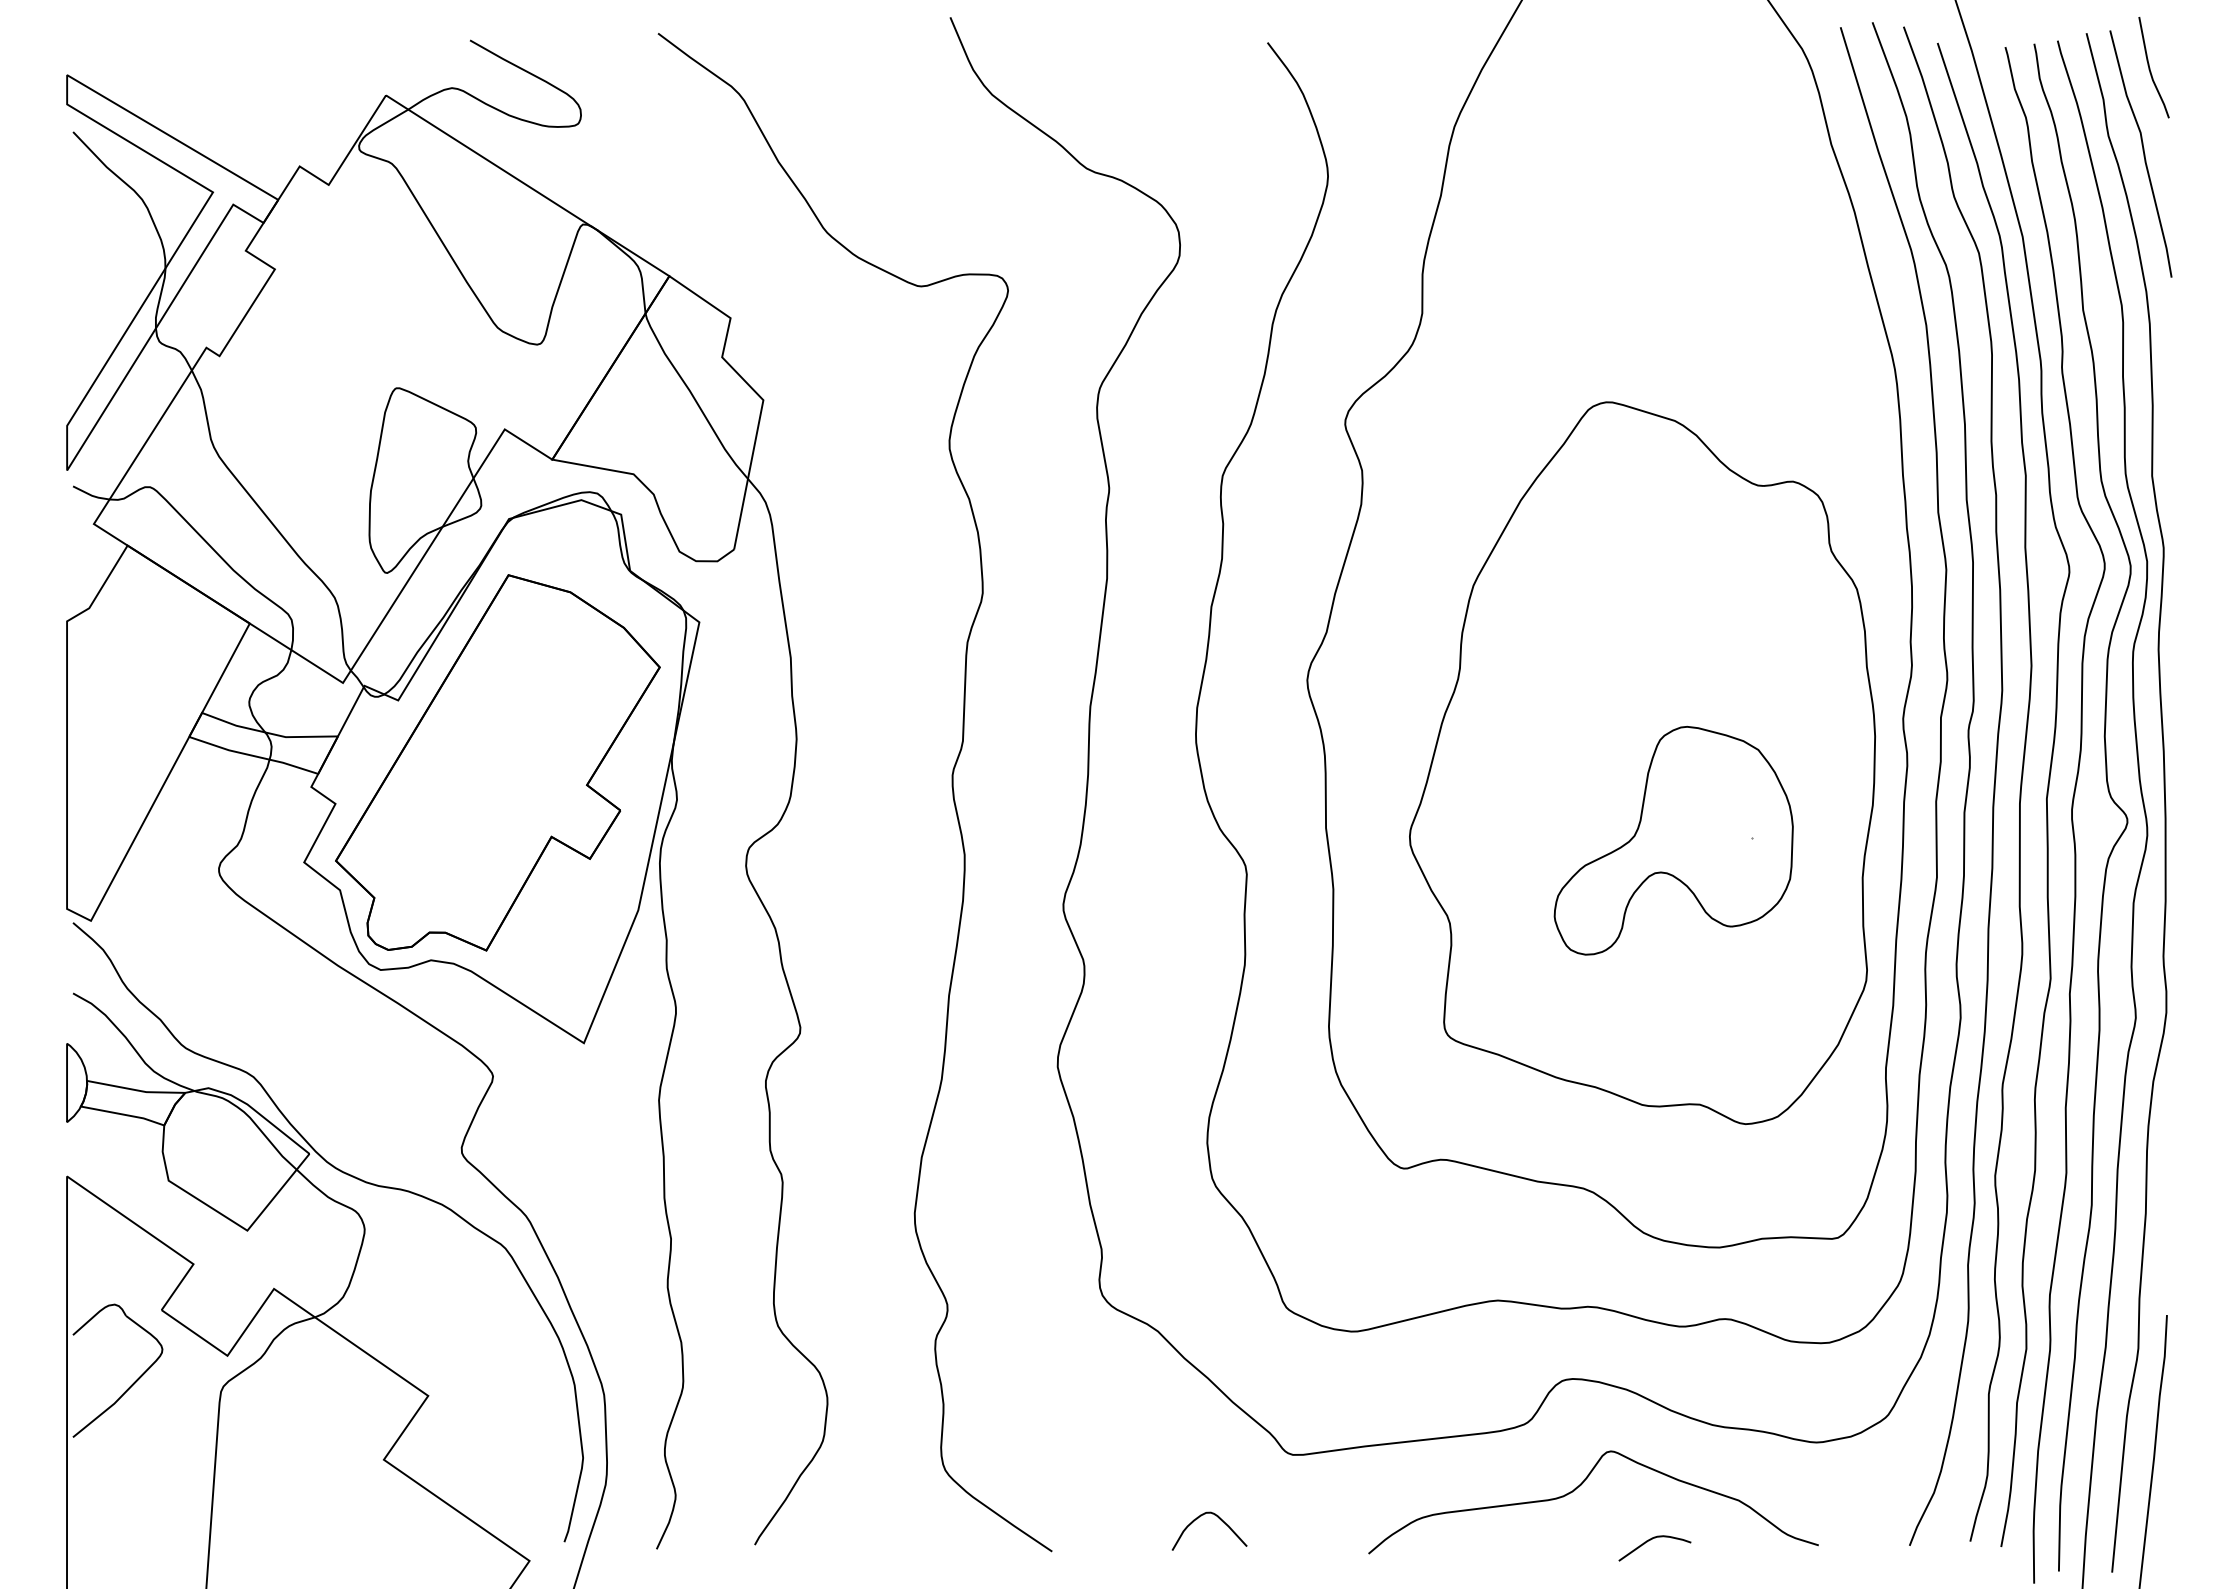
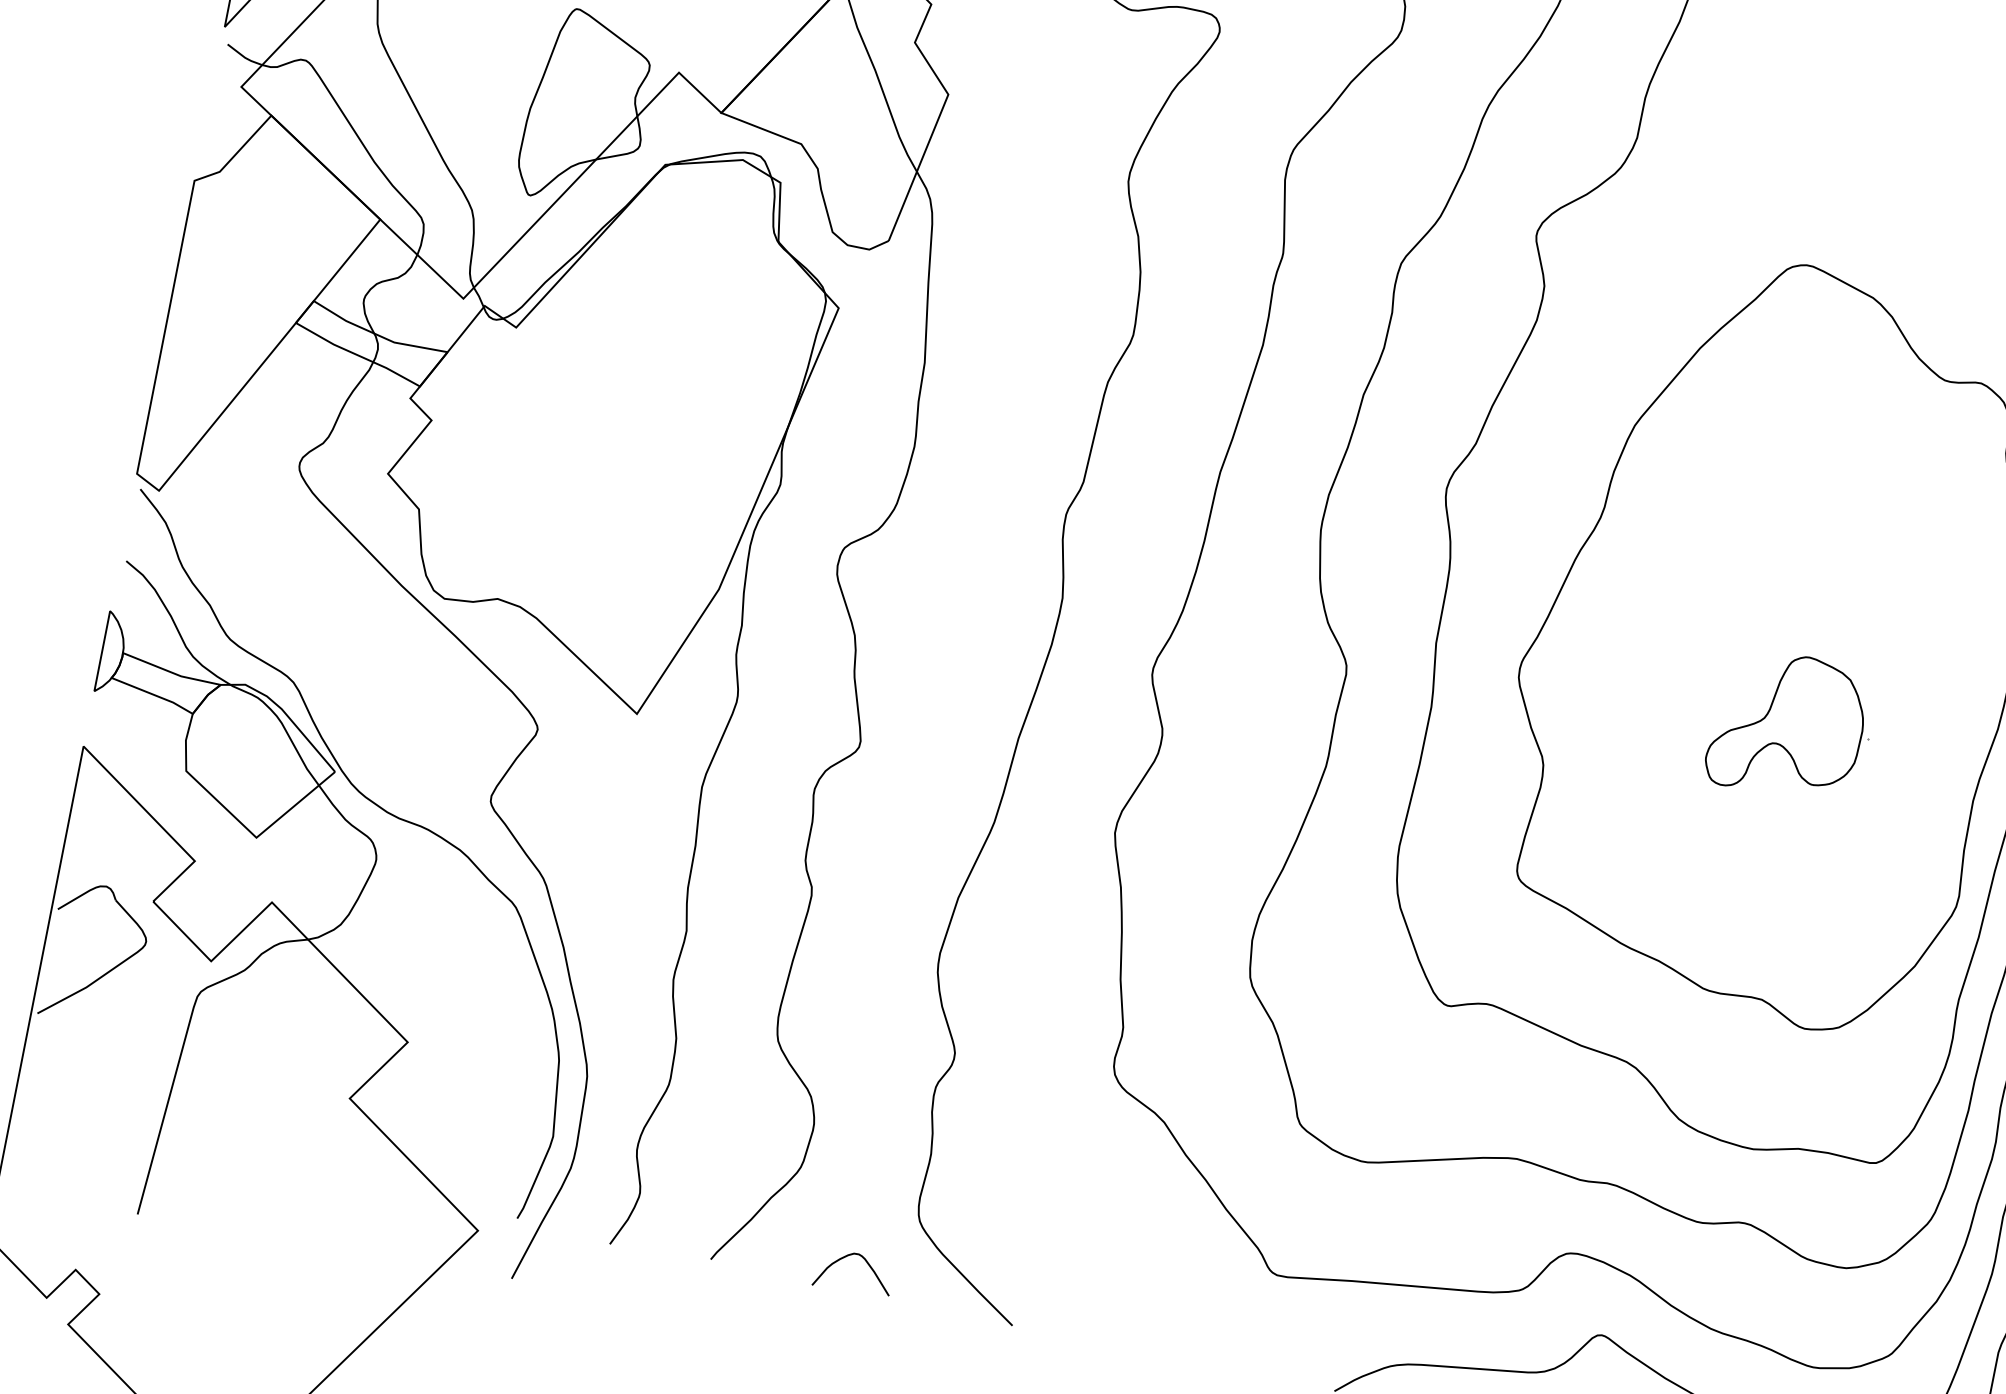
part: (497, 762) -> (604, 410), removed
part: (1673, 840) -> (1787, 725), size x0.6
curve: (1219, 1519) -> (866, 1263), moved

